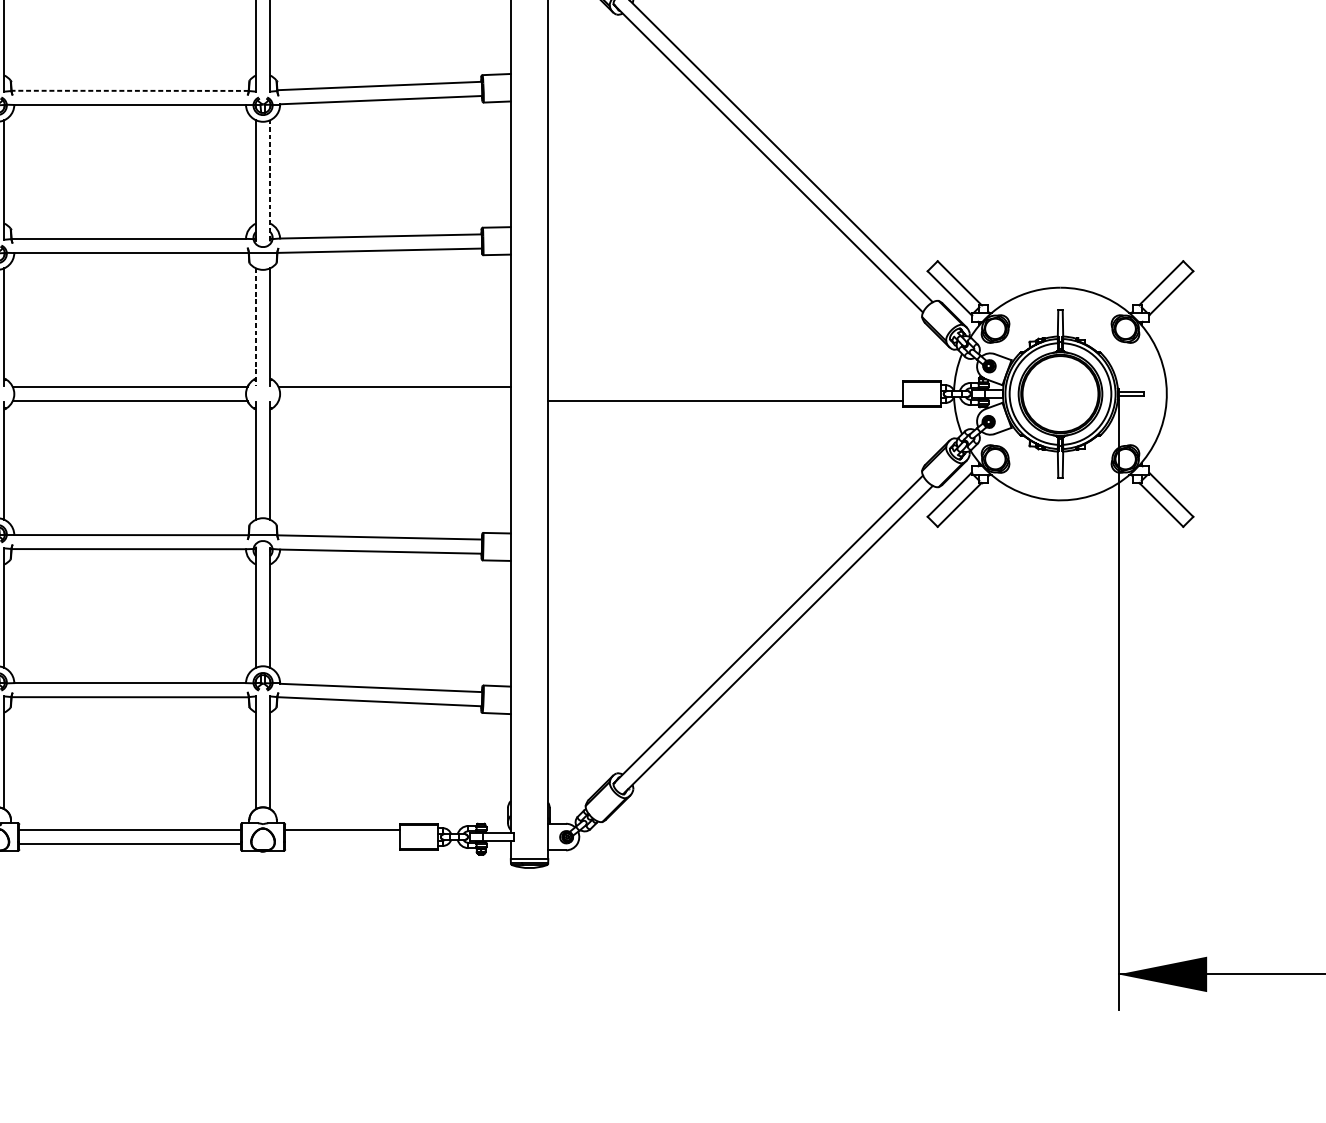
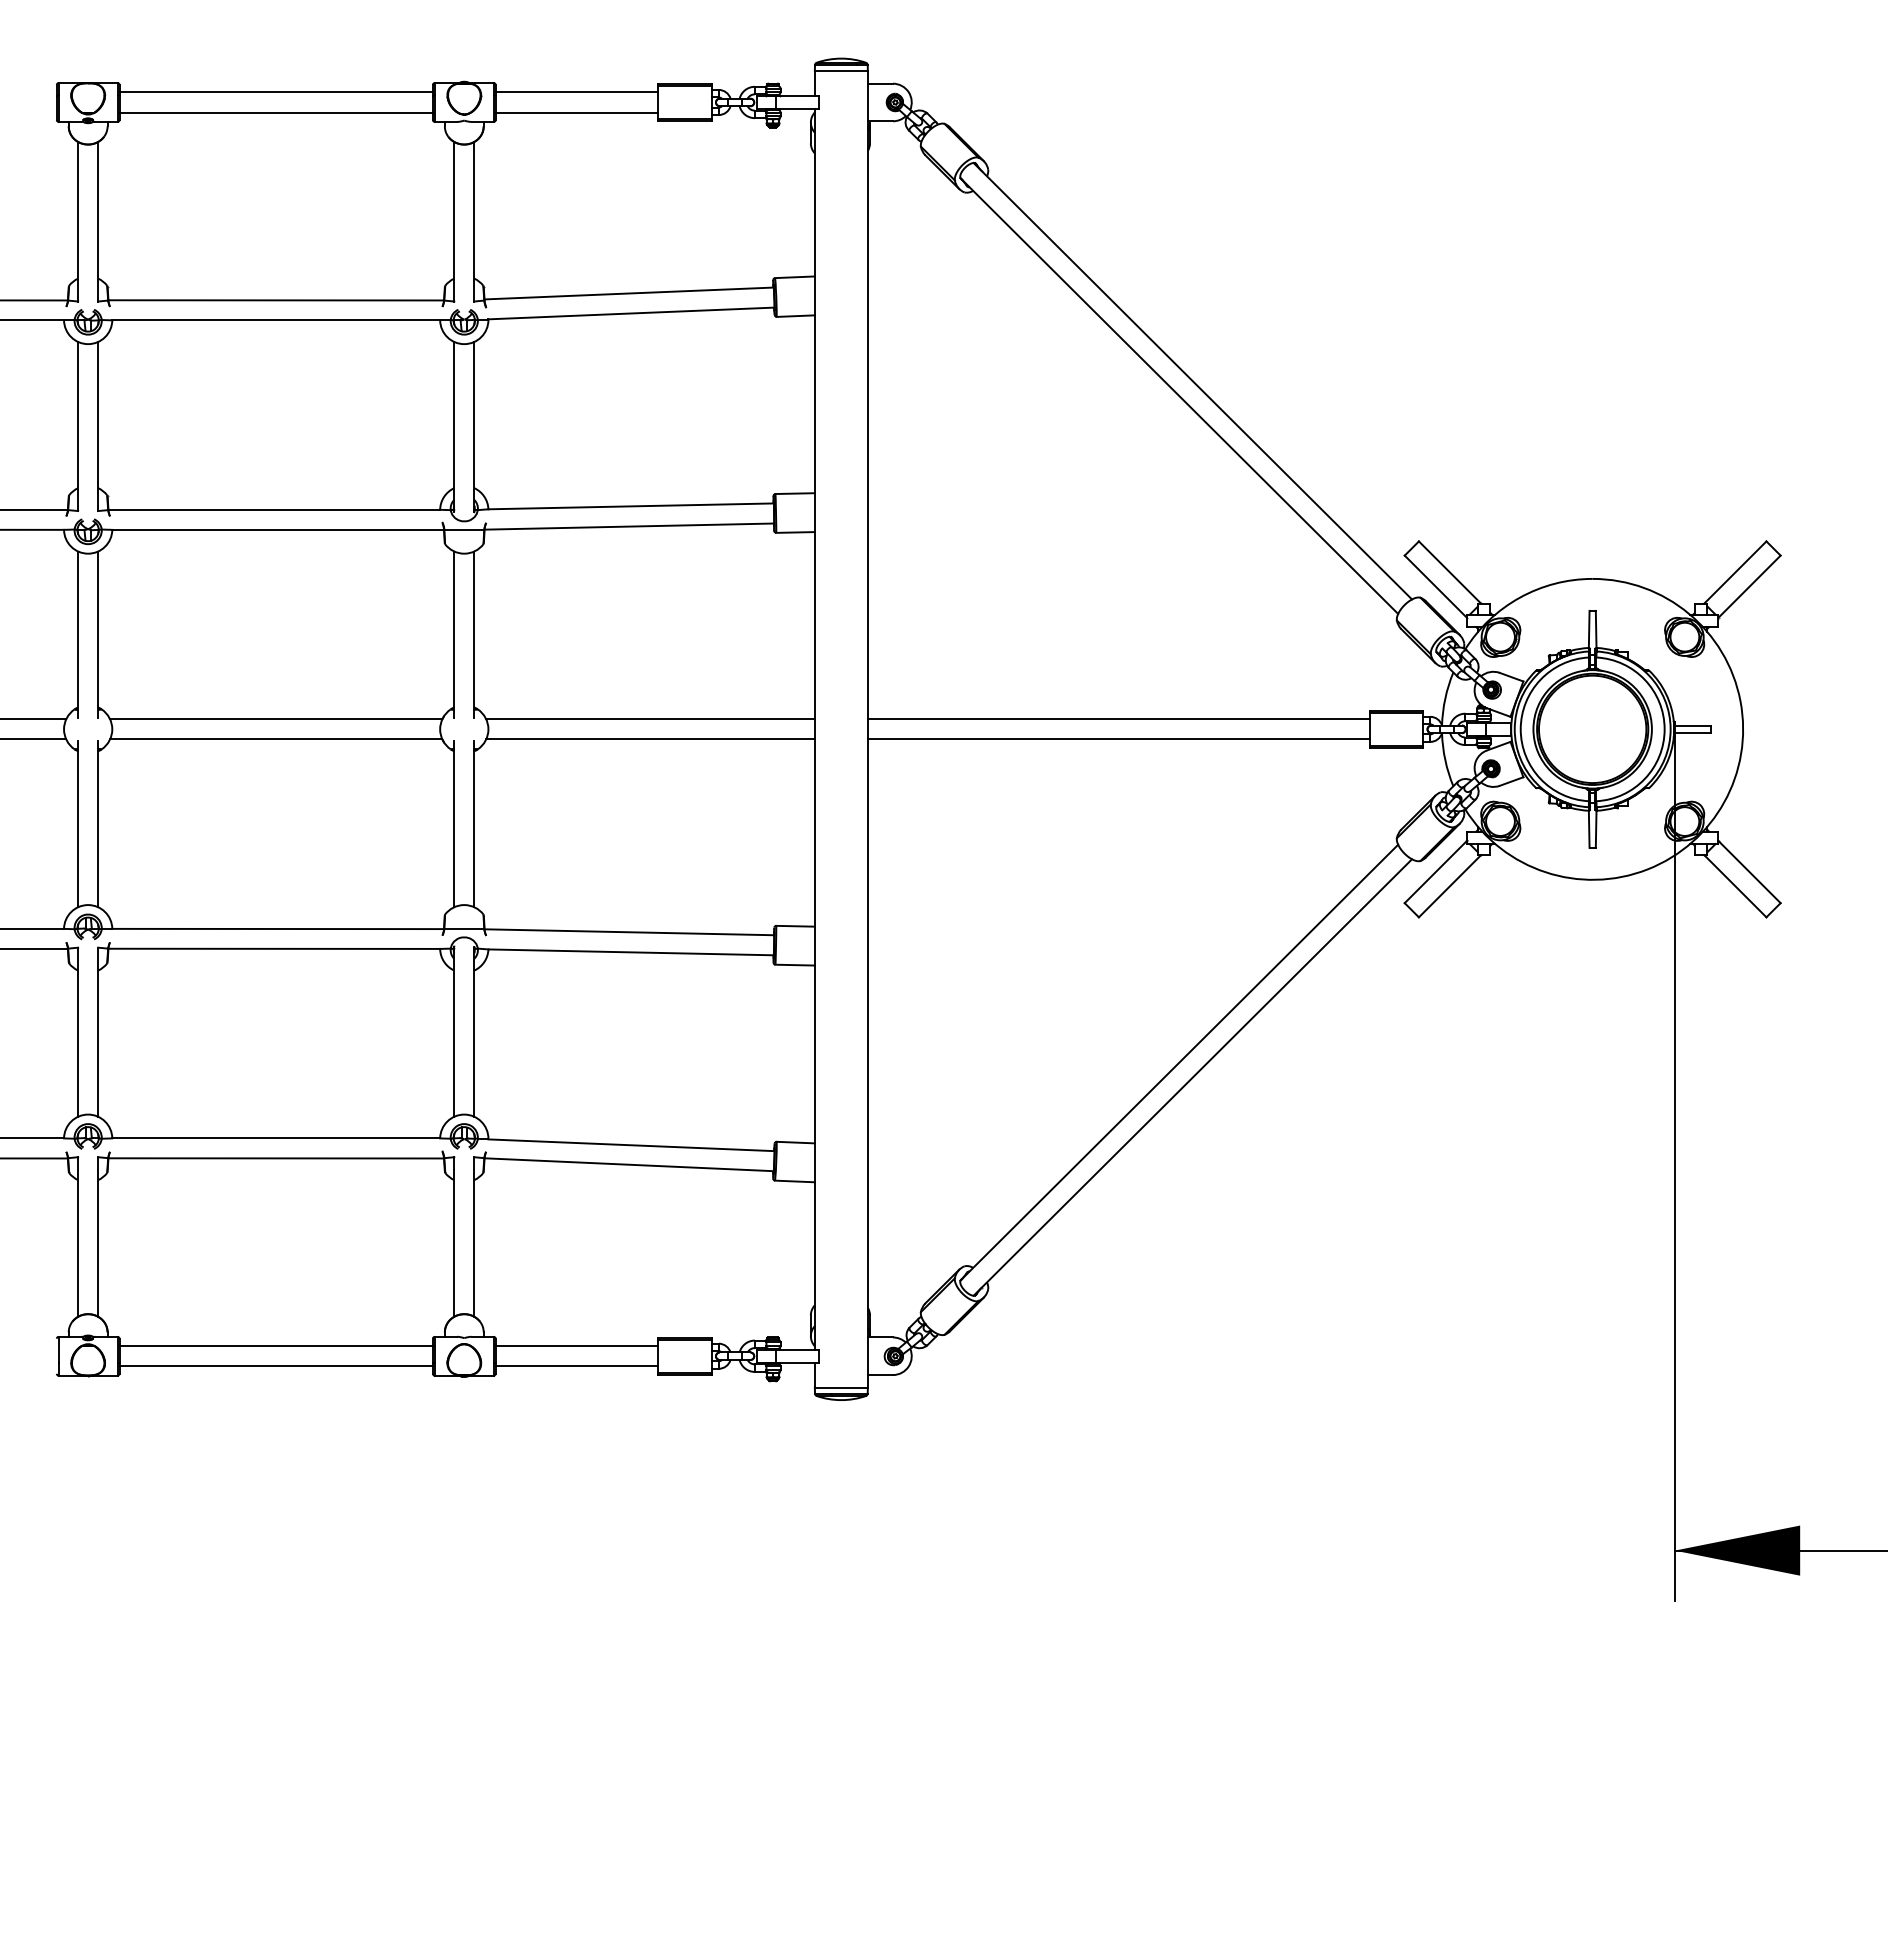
line: (130, 90) -> (276, 300), dashed -> solid
line: (270, 180) -> (474, 426), dashed -> solid
line: (256, 327) -> (454, 635), dashed -> solid
line: (725, 387) -> (1118, 719), added
line: (394, 401) -> (650, 739), added
line: (342, 844) -> (576, 1366), added

